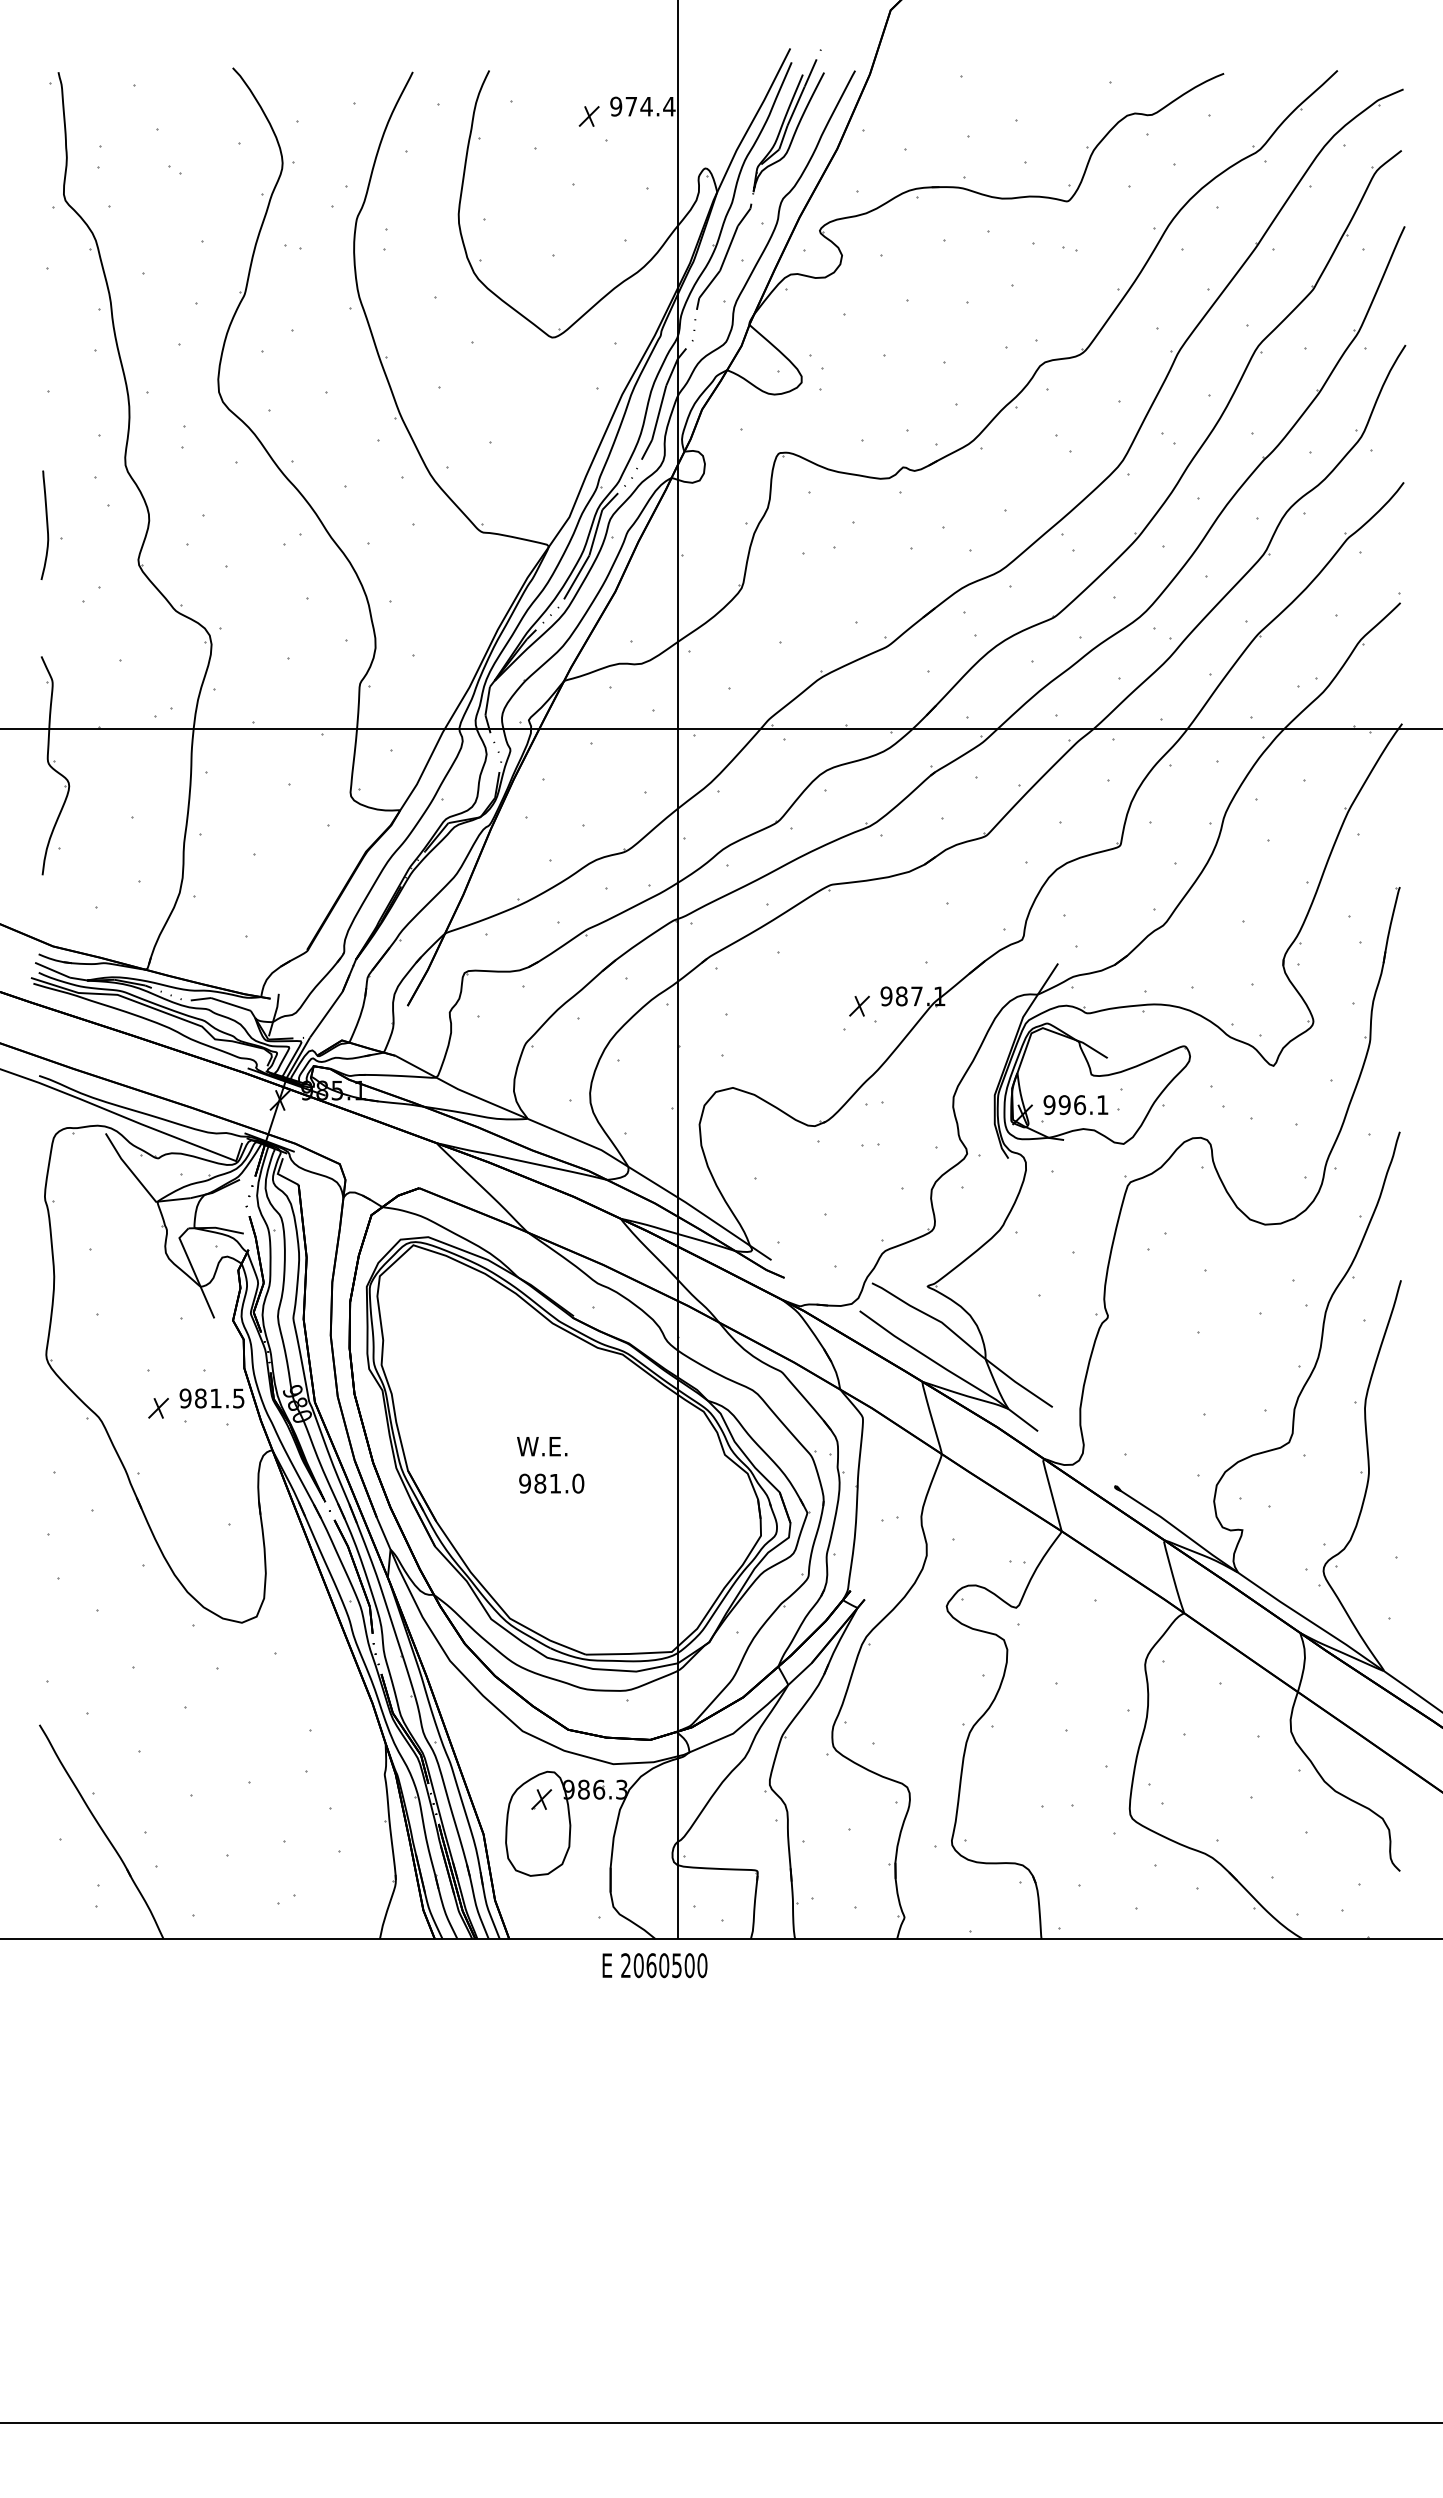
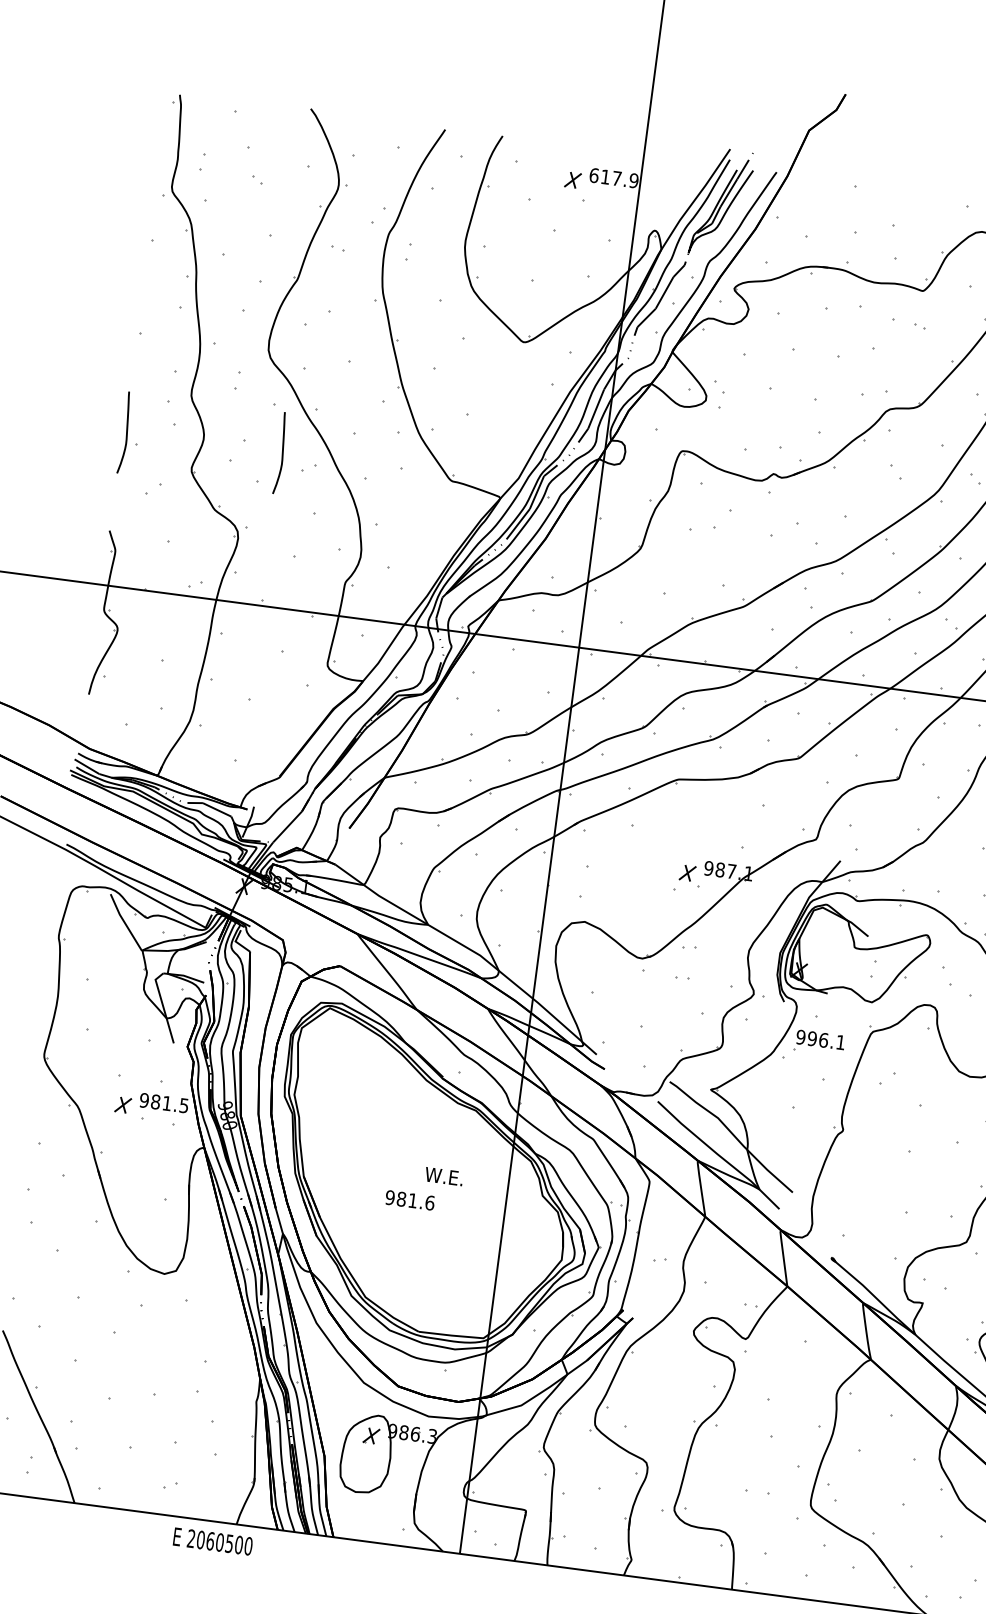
text: (642, 106) -> (613, 178), 974.4 -> 617.9
curve: (254, 524) -> (282, 452), added
part: (1074, 1108) -> (819, 1042), moved
text: (542, 1446) -> (444, 1176), moved
text: (578, 1483) -> (430, 1202), 981.0 -> 981.6
text: (654, 1965) -> (212, 1541), moved

